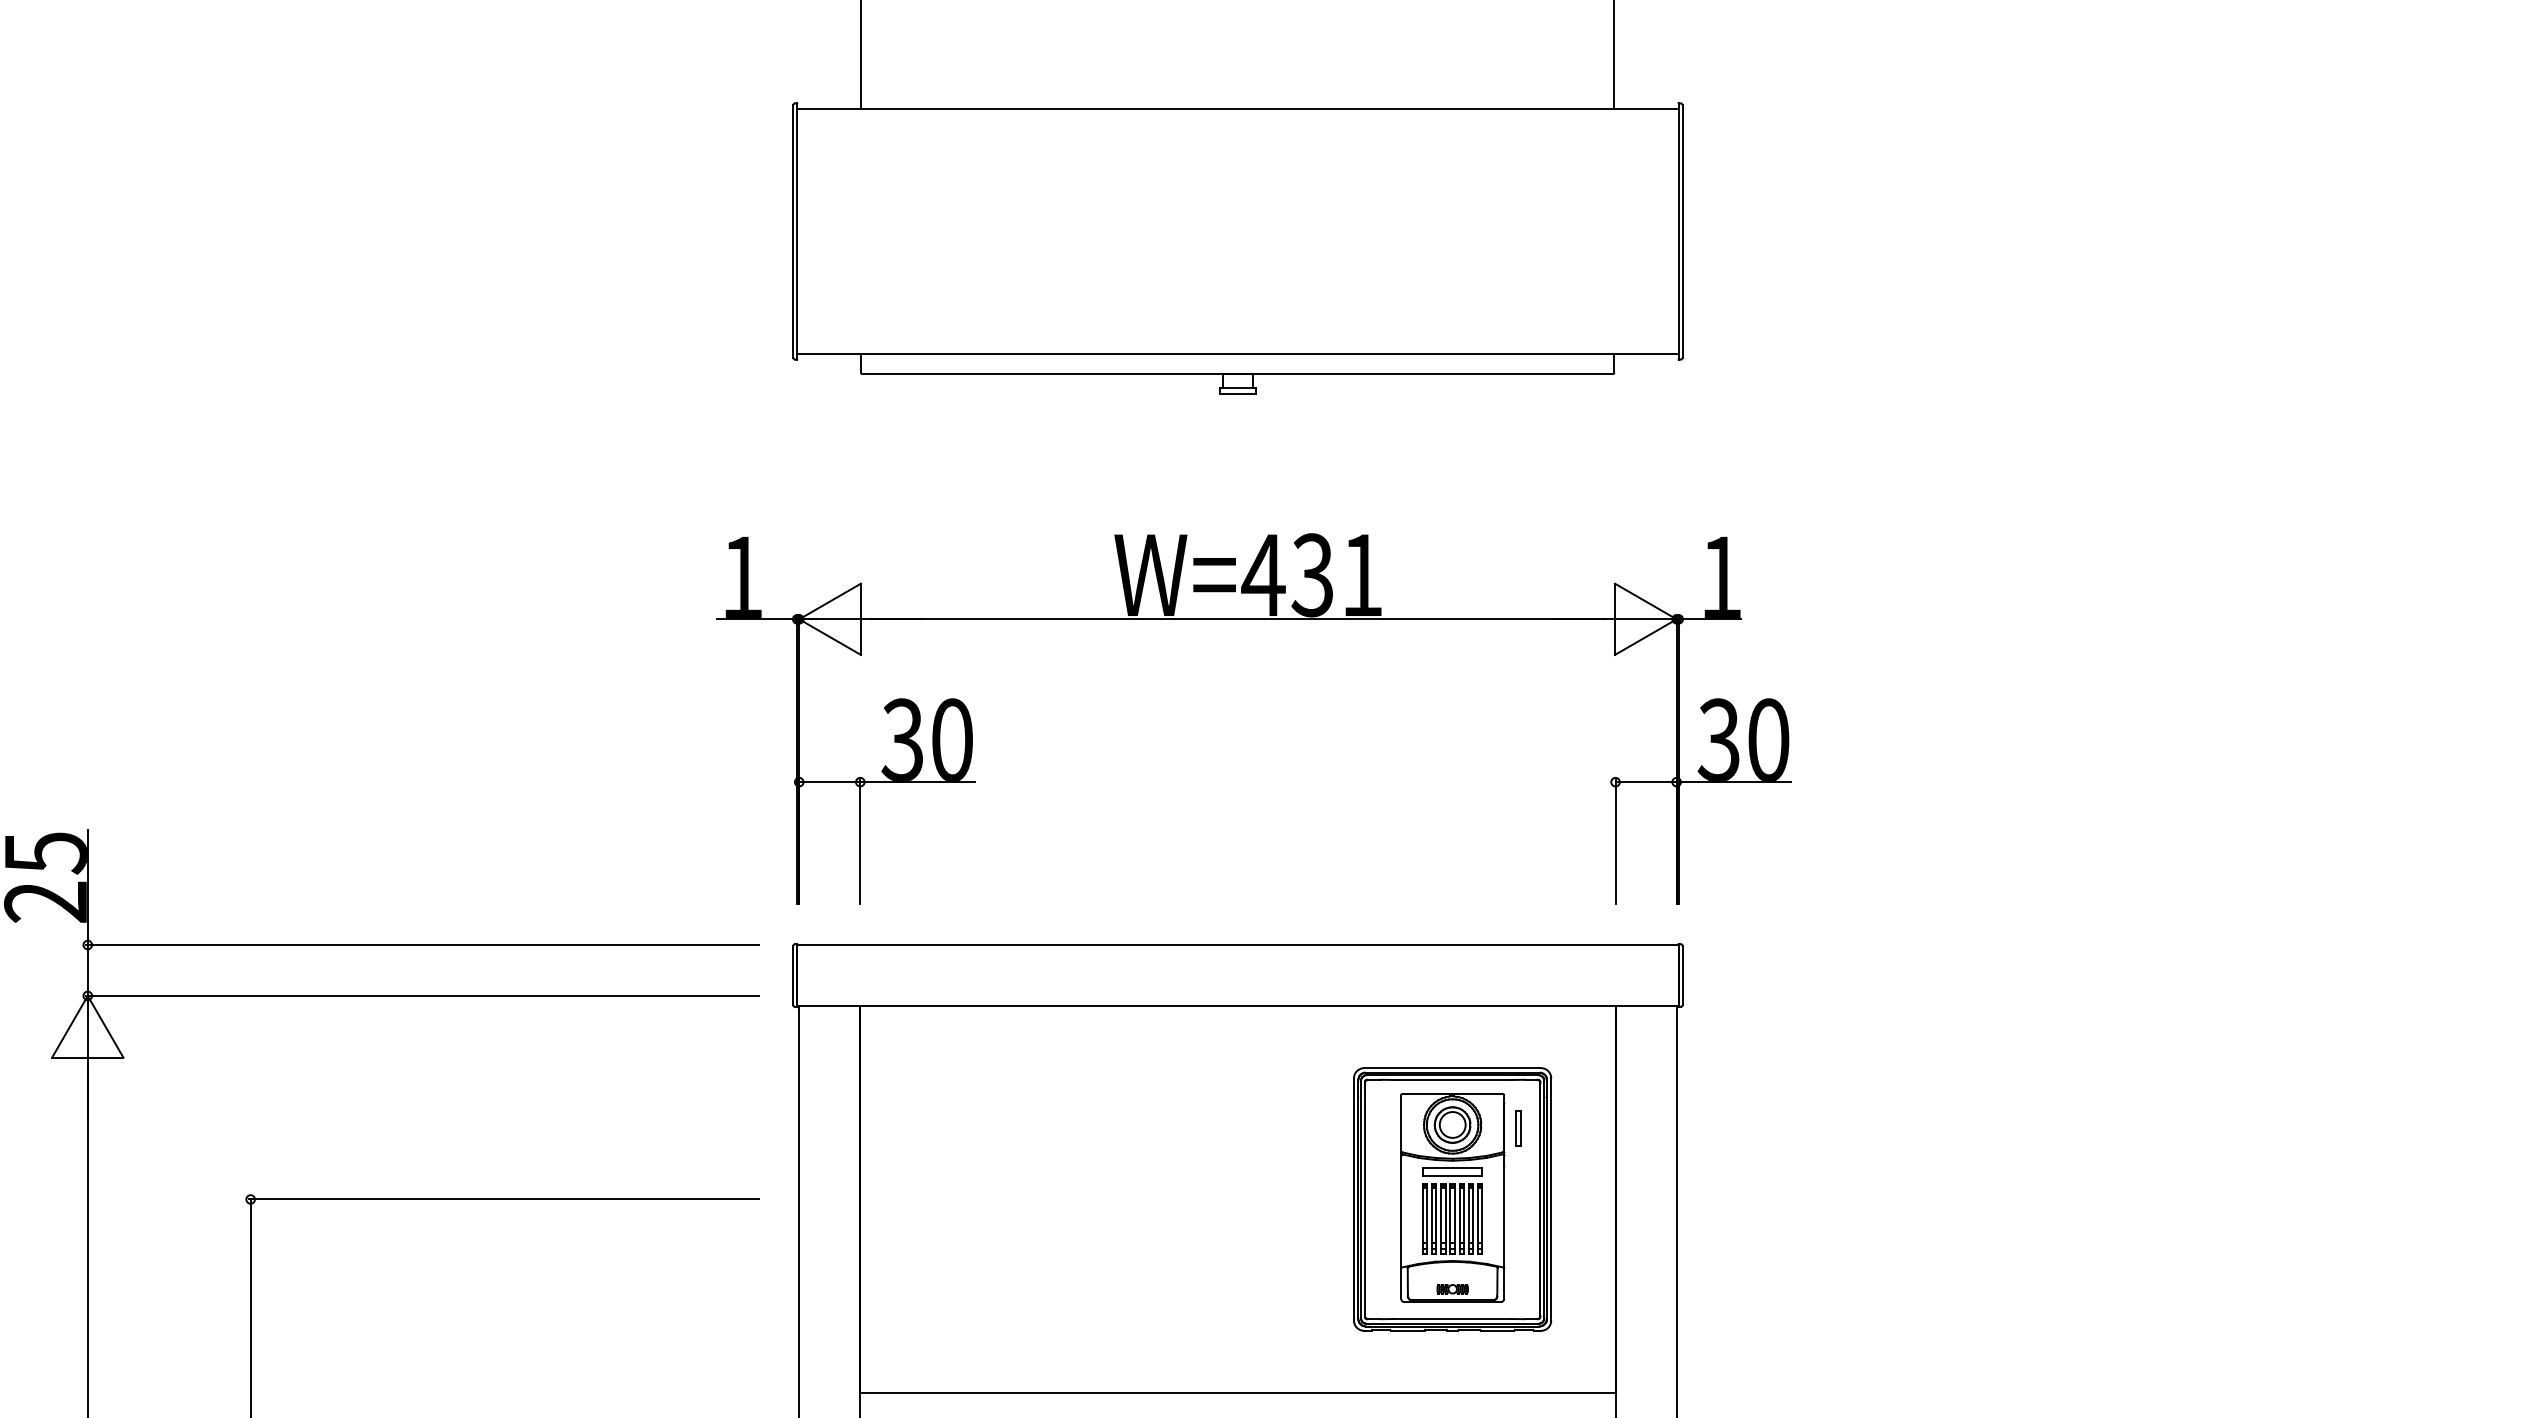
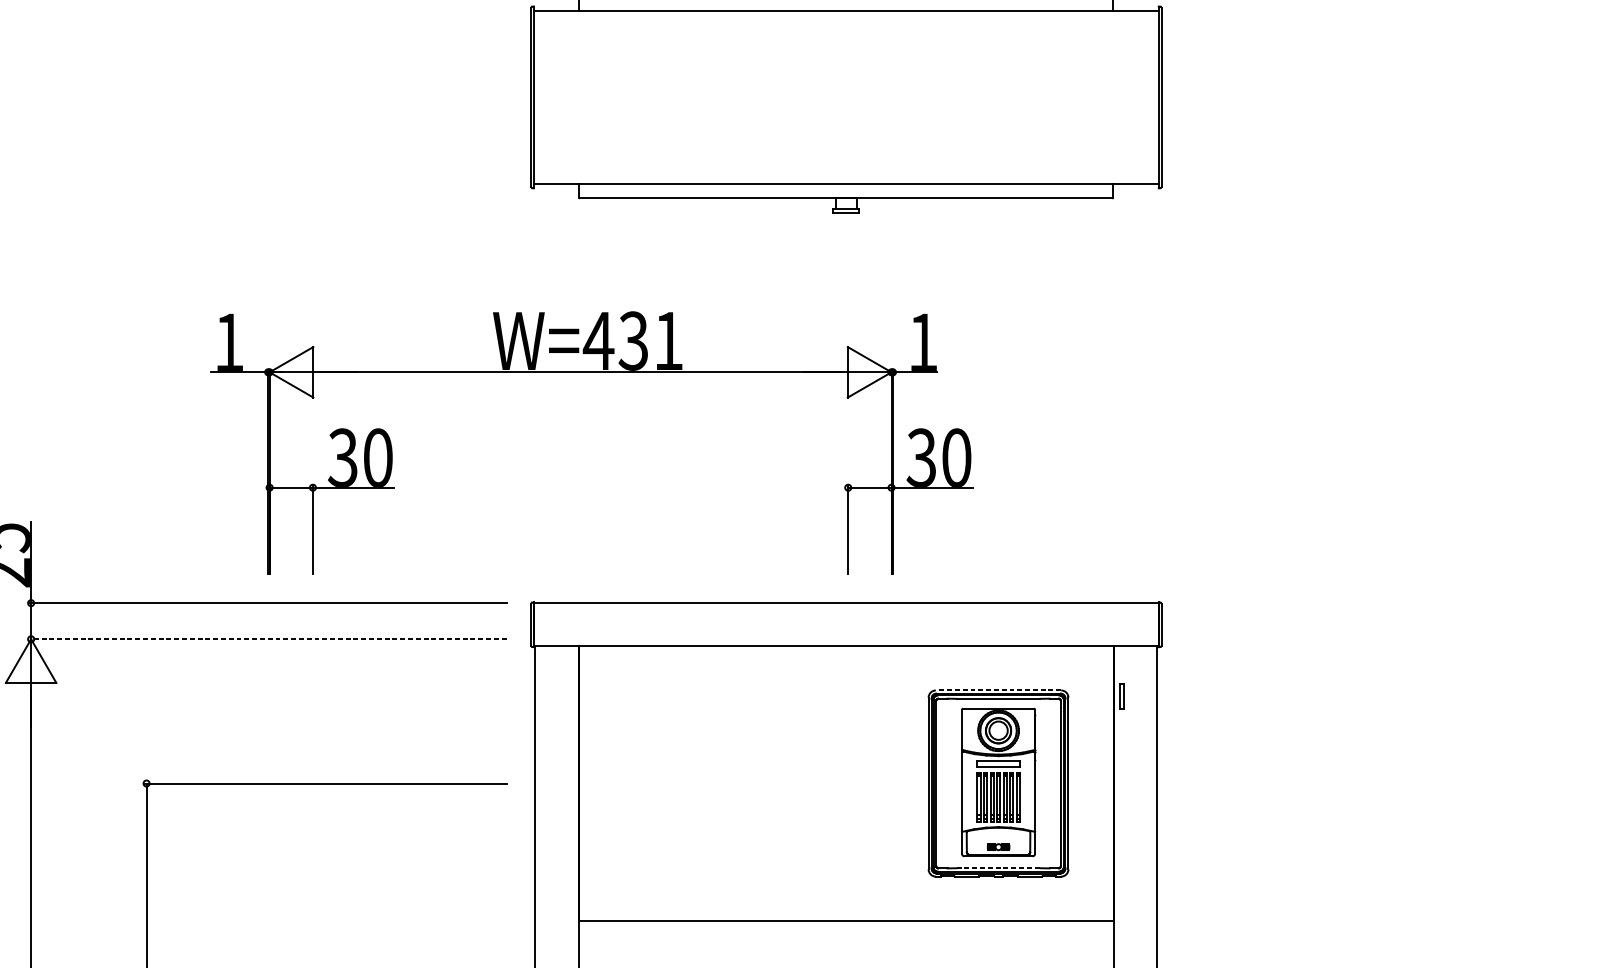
part: (1253, 619) -> (591, 372), moved
line: (421, 995) -> (267, 638), solid -> dashed
line: (1452, 1068) -> (998, 690), solid -> dashed
part: (1518, 1128) -> (1121, 697), moved
line: (1453, 1318) -> (999, 867), solid -> dashed

